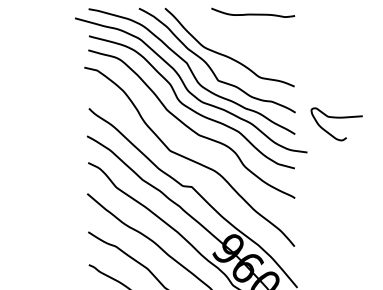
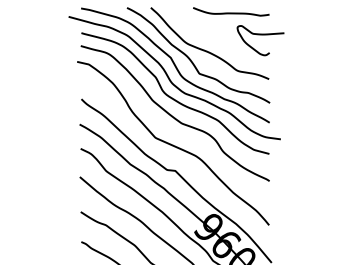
curve: (336, 118) -> (260, 35), moved

